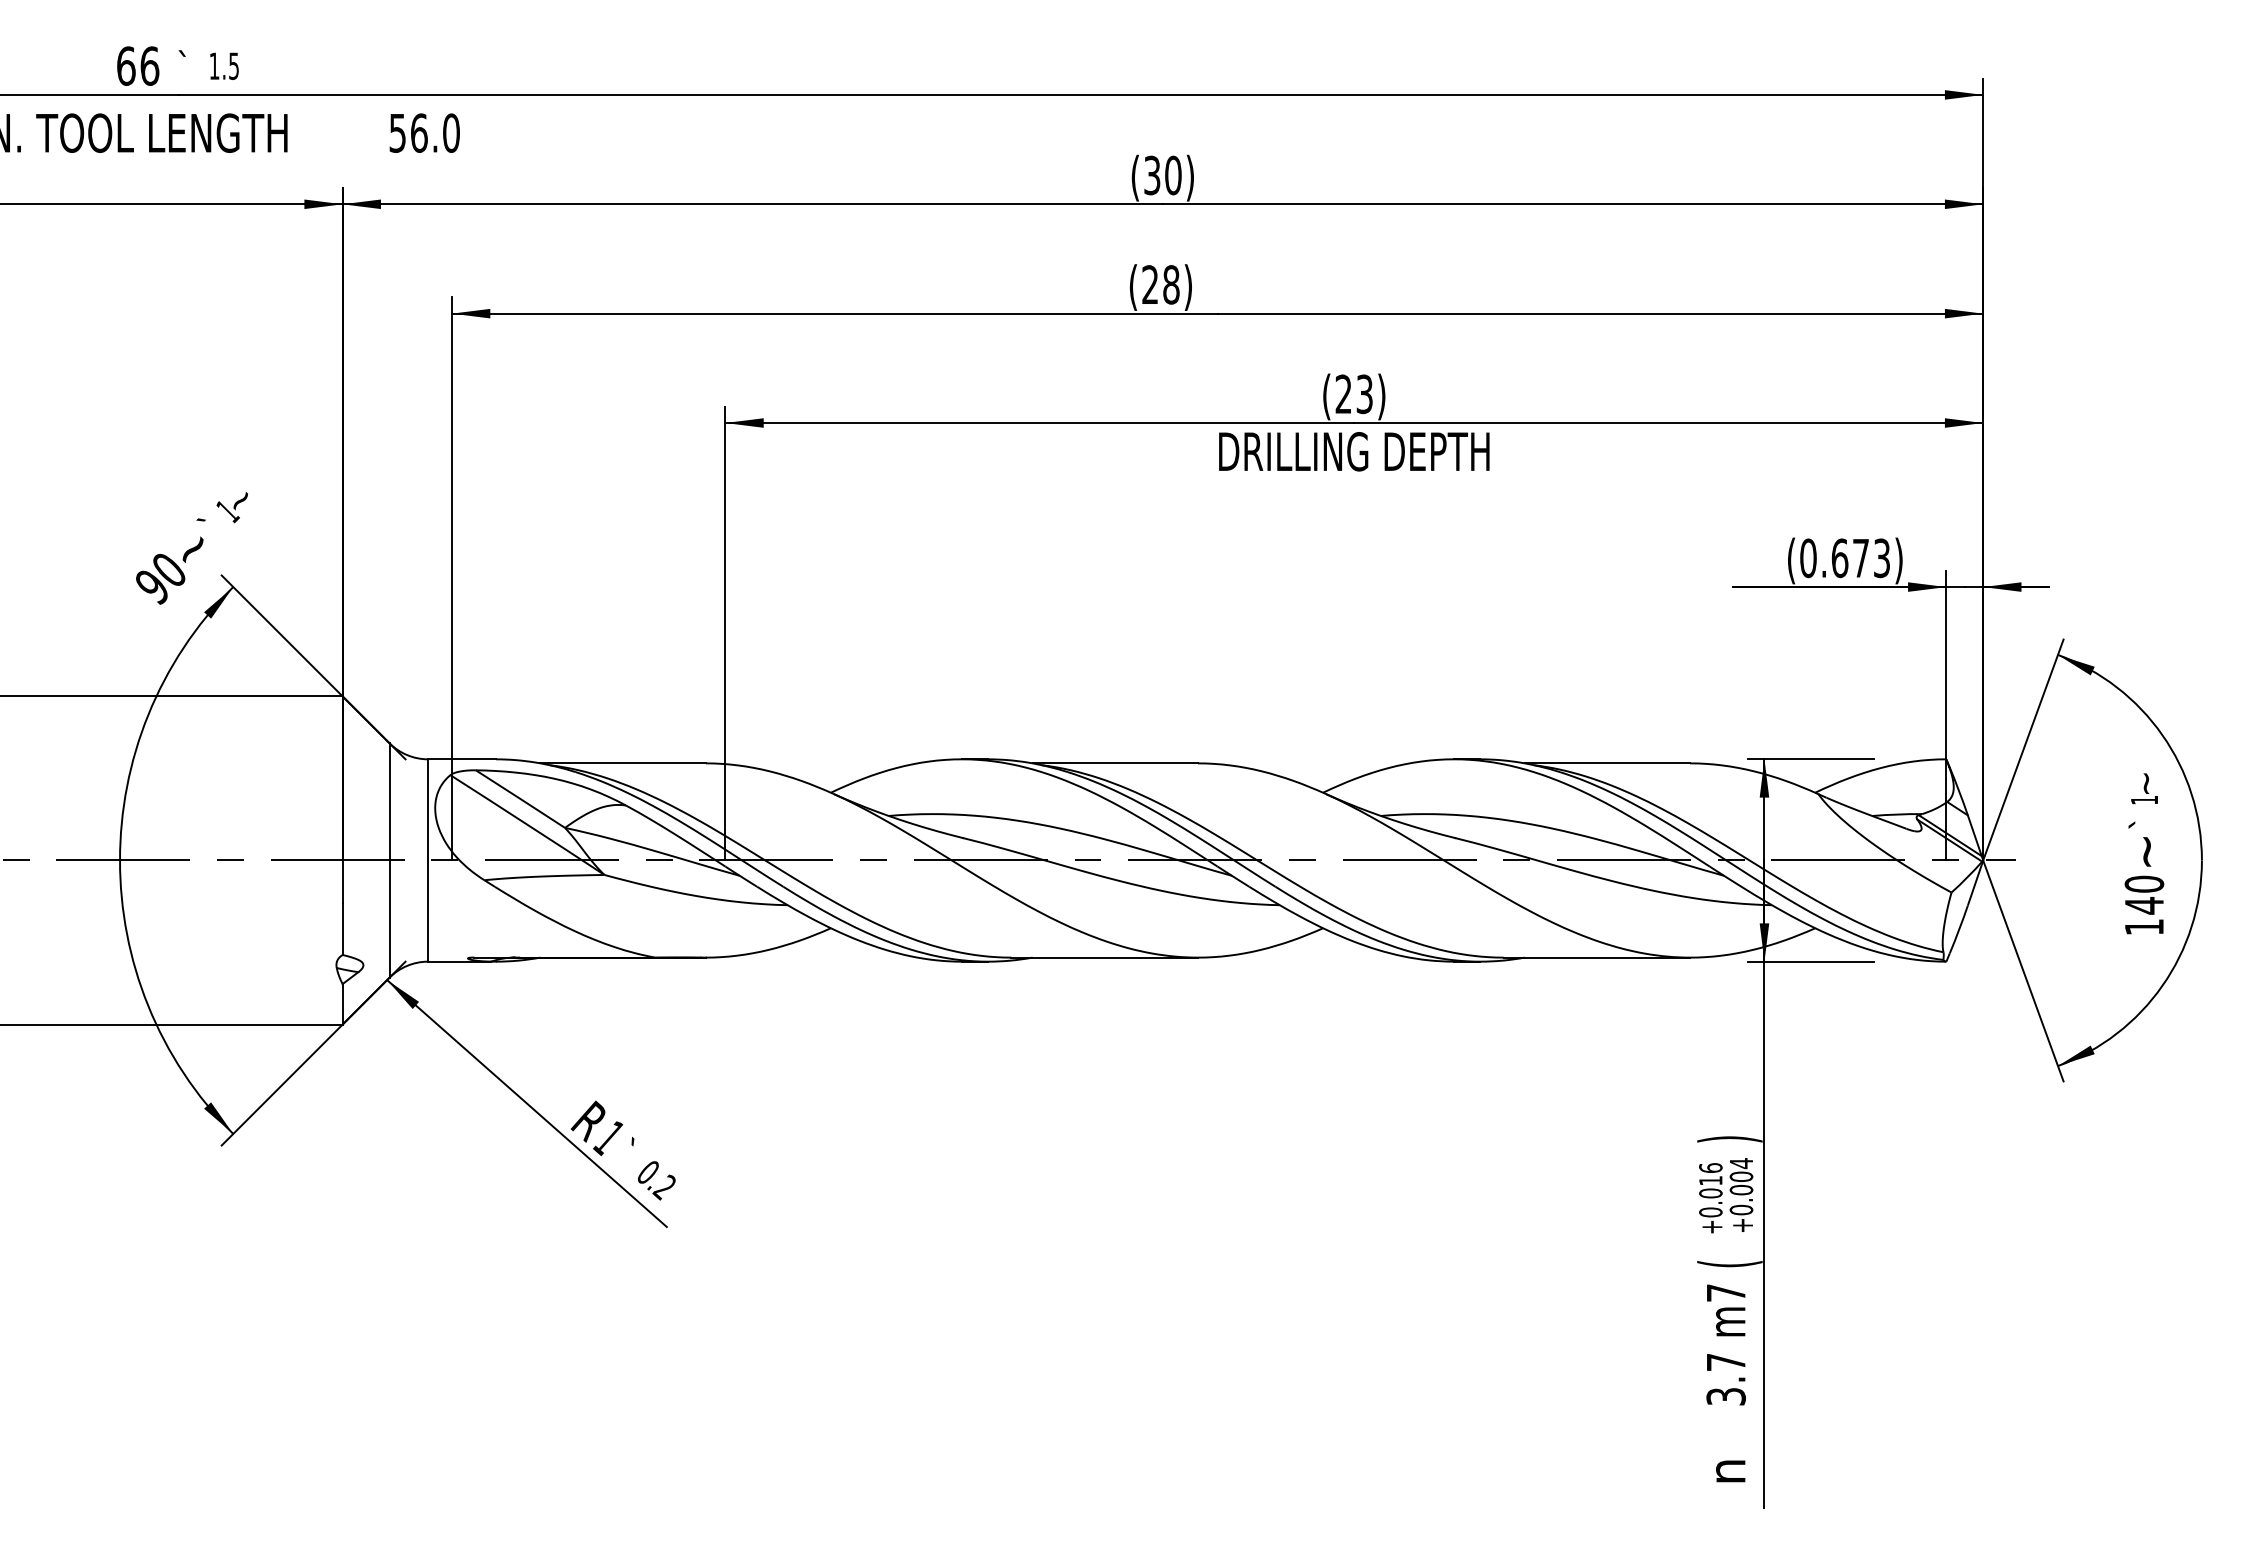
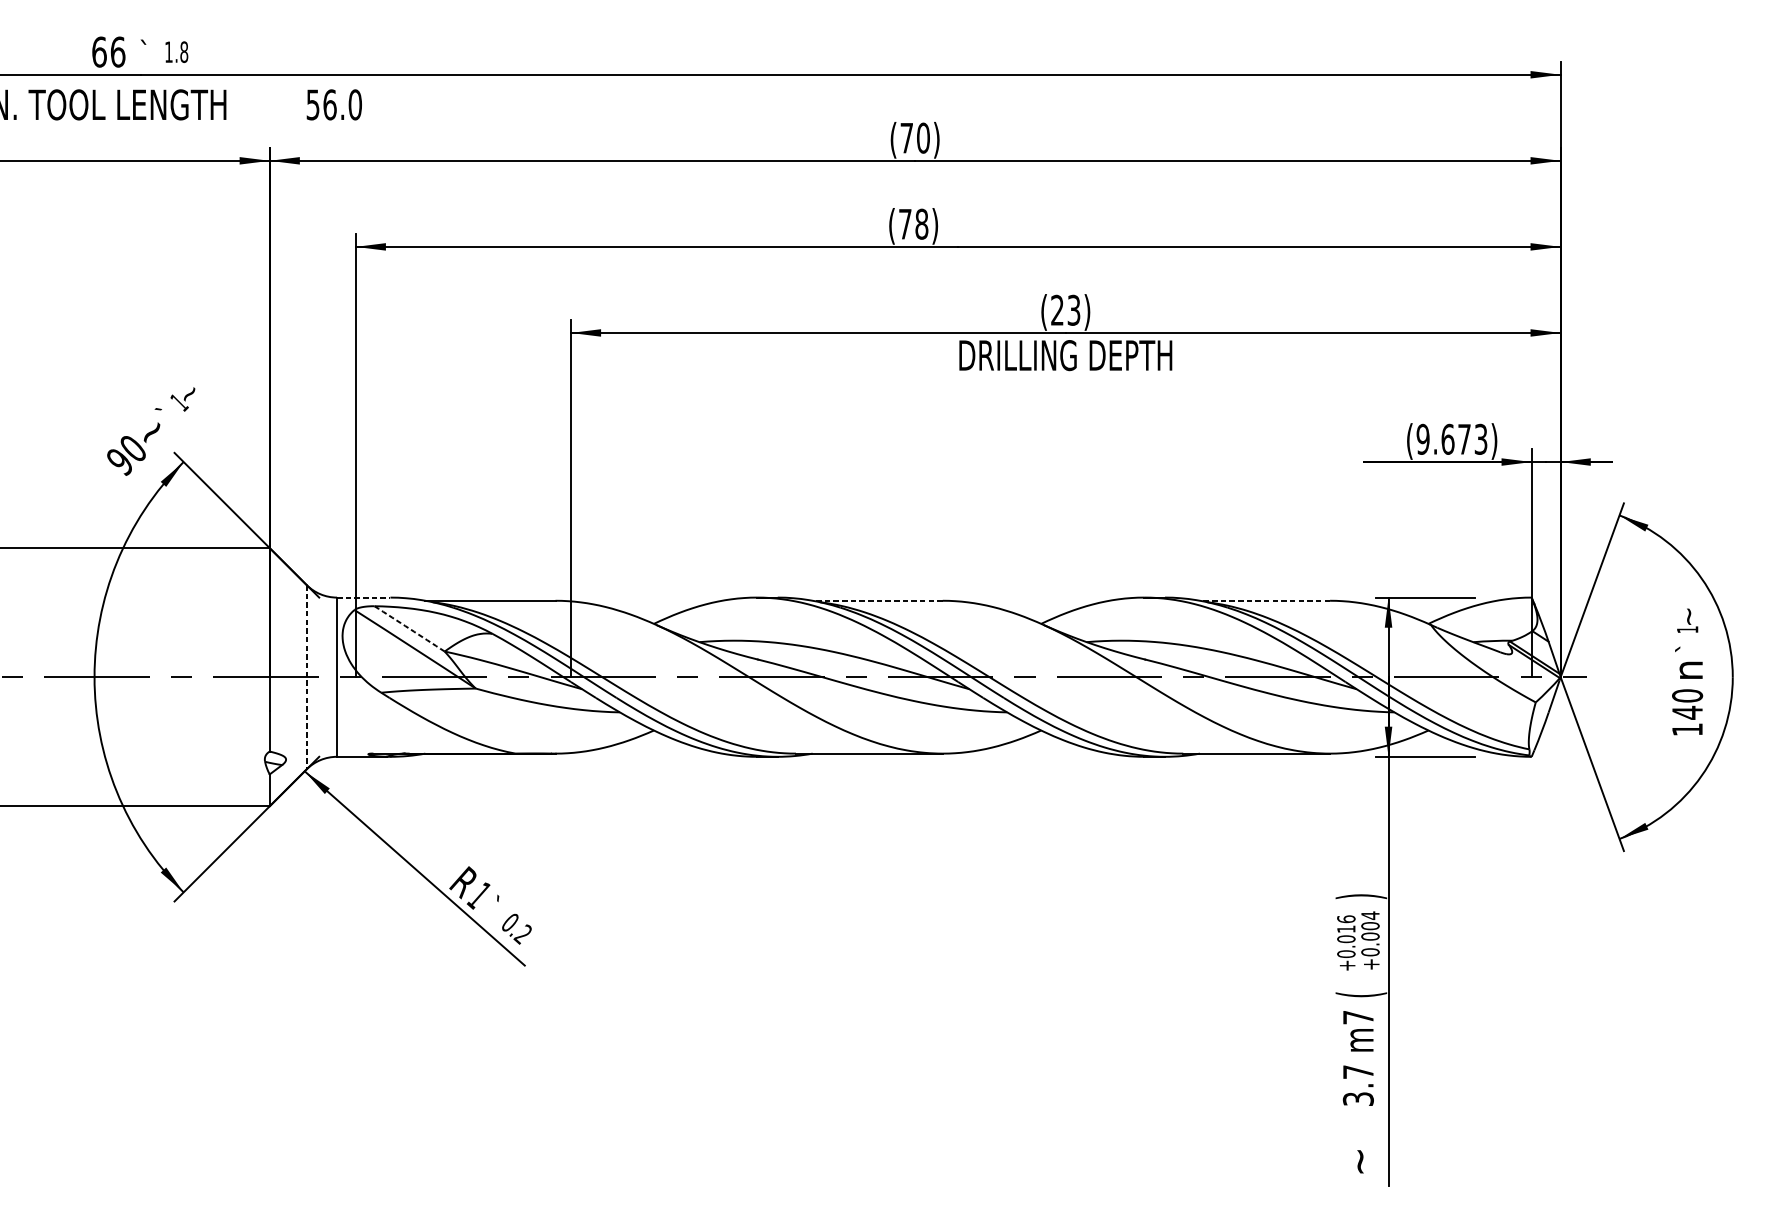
text: (234, 65) -> (184, 51), 1.5 -> 1.8
text: (1152, 175) -> (907, 138), (30) -> (70)
text: (1150, 284) -> (905, 223), (28) -> (78)
text: (1808, 558) -> (1423, 439), (0.673) -> (9.673)
line: (462, 759) -> (364, 597), solid -> dashed
line: (1115, 763) -> (877, 600), solid -> dashed
line: (1607, 763) -> (1265, 600), solid -> dashed
arc: (520, 799) -> (409, 629), solid -> dashed
text: (2148, 851) -> (1690, 670), ~ -> n
line: (389, 861) -> (306, 677), solid -> dashed
text: (1730, 1475) -> (1361, 1161), n -> ~

